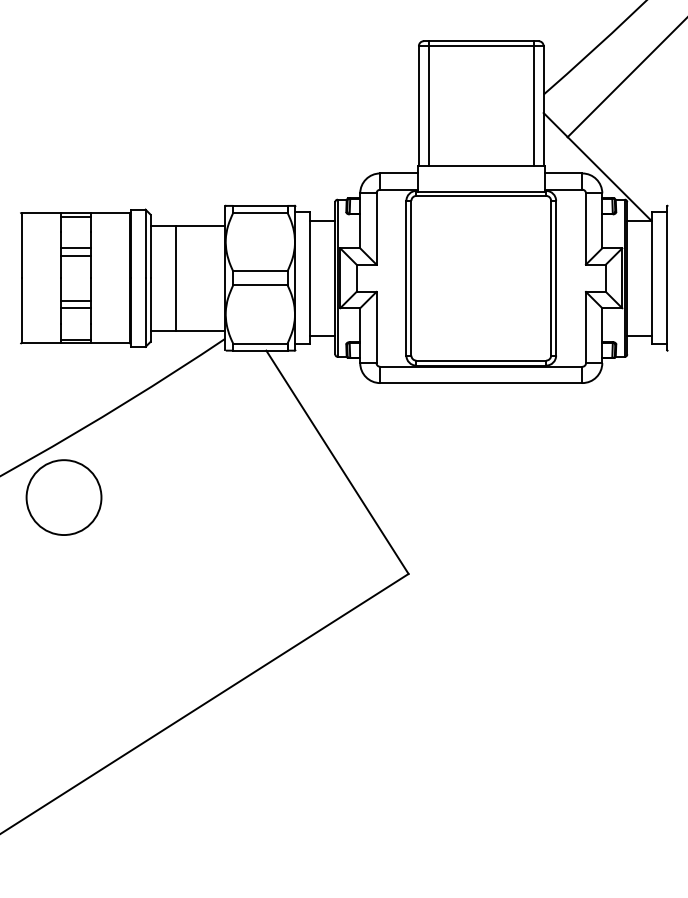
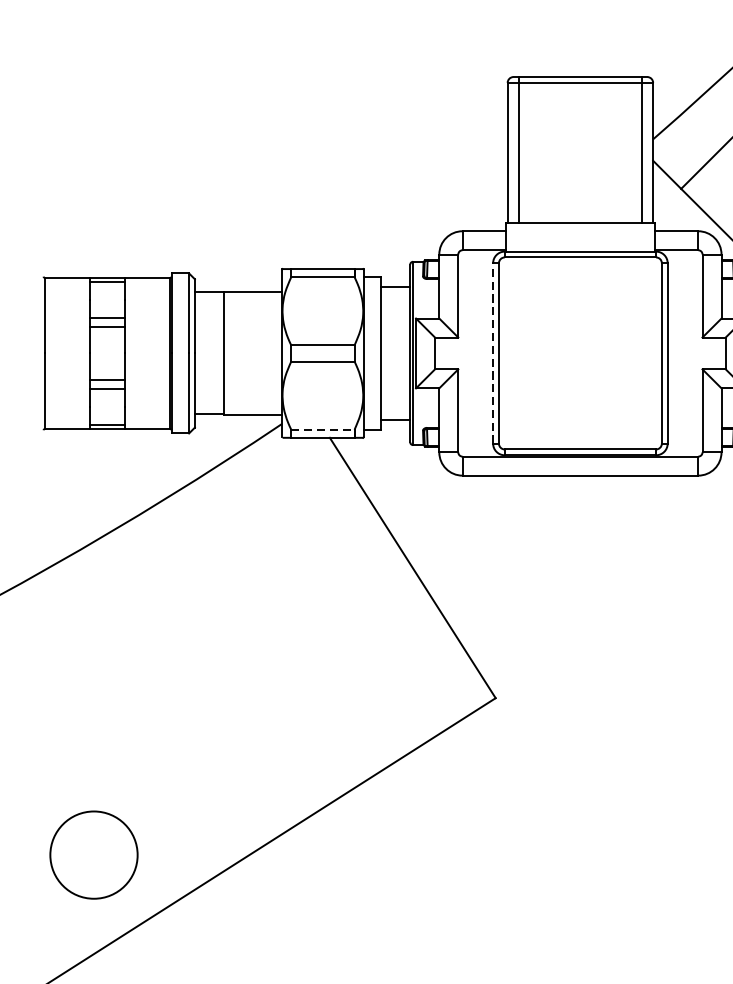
line: (406, 277) -> (493, 352), solid -> dashed
line: (260, 343) -> (323, 429), solid -> dashed
circle: (63, 497) -> (93, 855), moved

